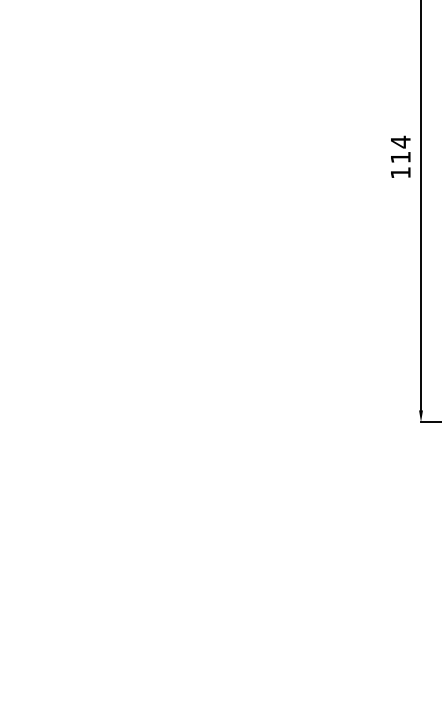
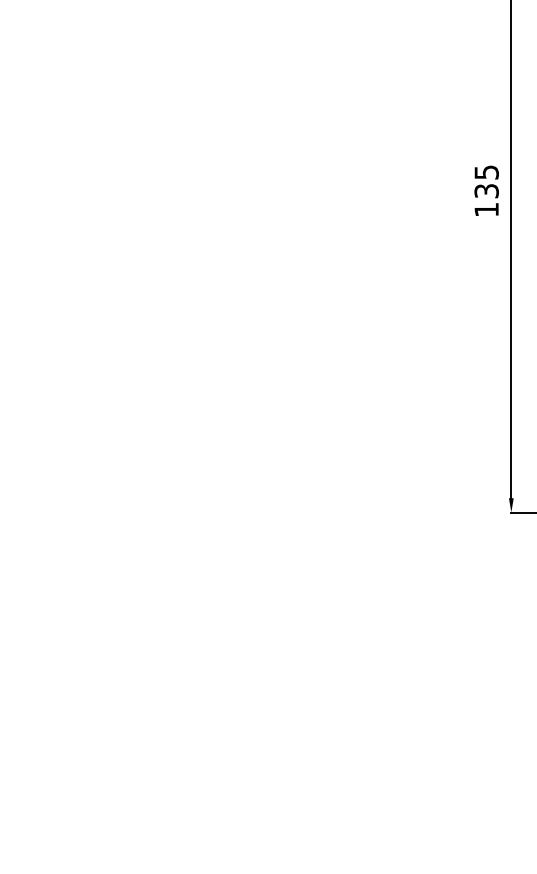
text: (400, 149) -> (486, 181), 114 -> 135

